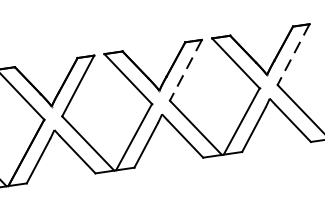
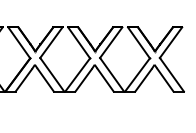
line: (294, 54) -> (171, 42), dashed -> solid
line: (186, 69) -> (111, 42), dashed -> solid

